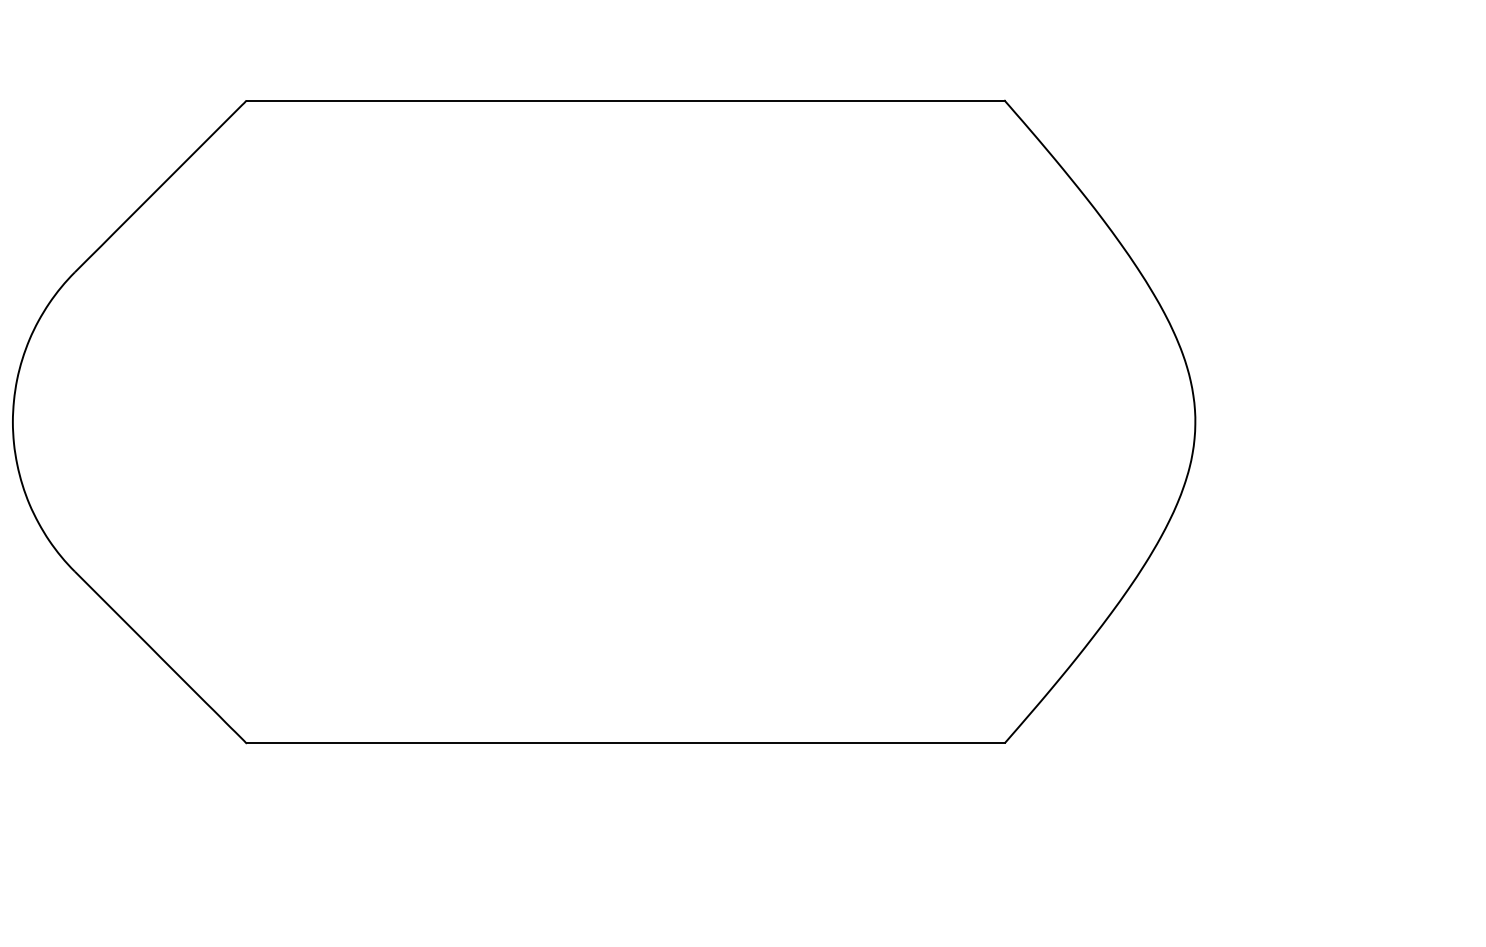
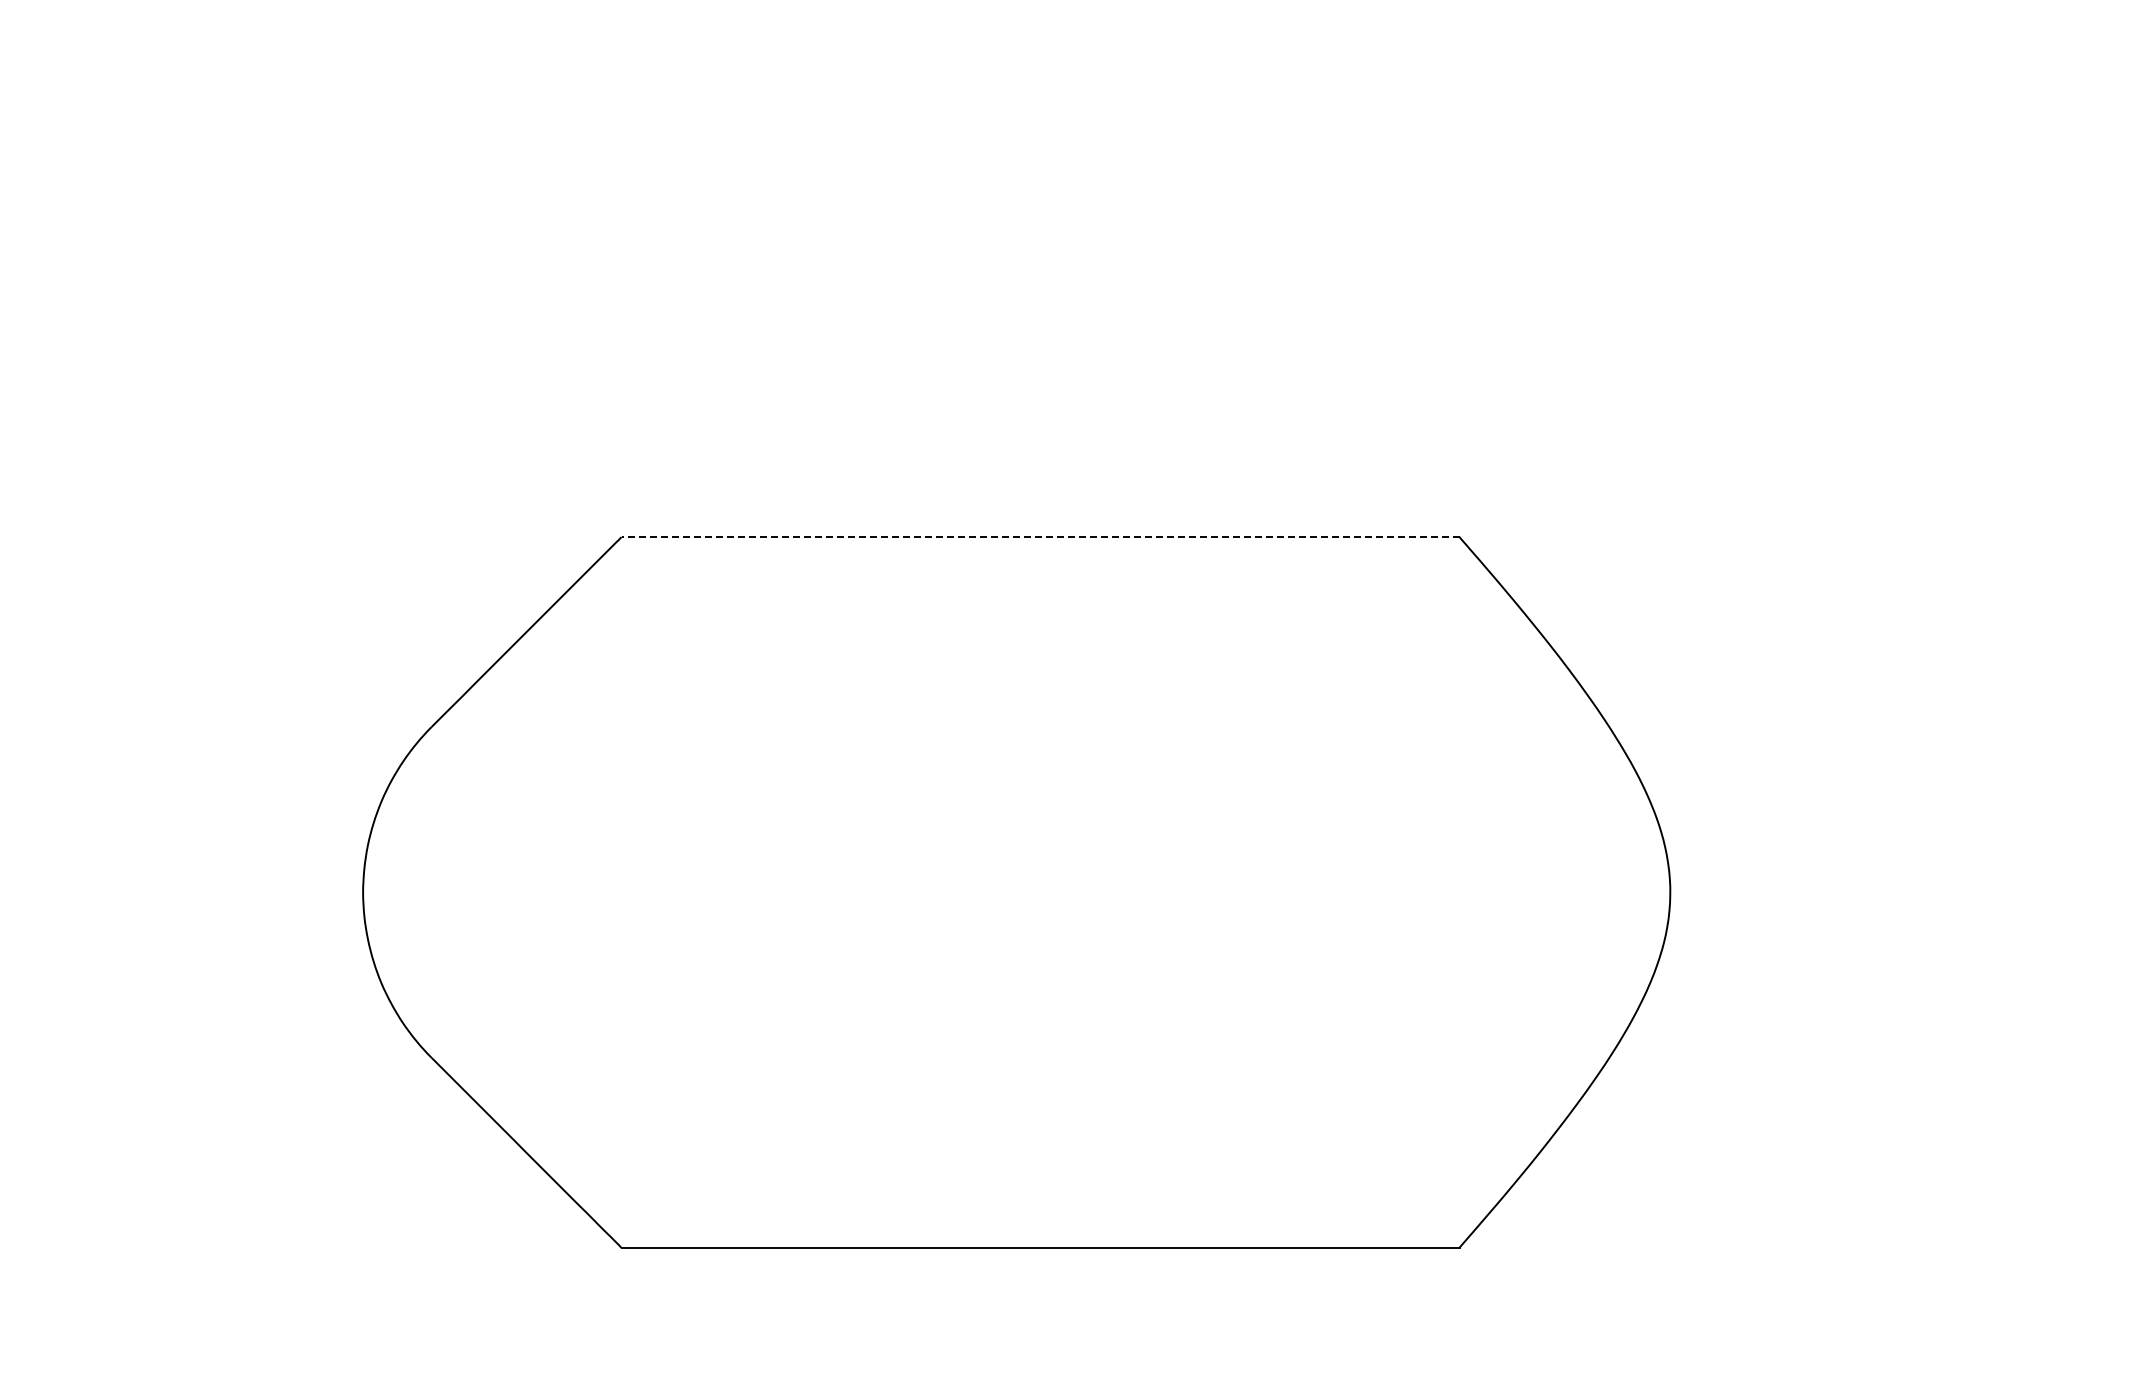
line: (625, 100) -> (1040, 537), solid -> dashed

